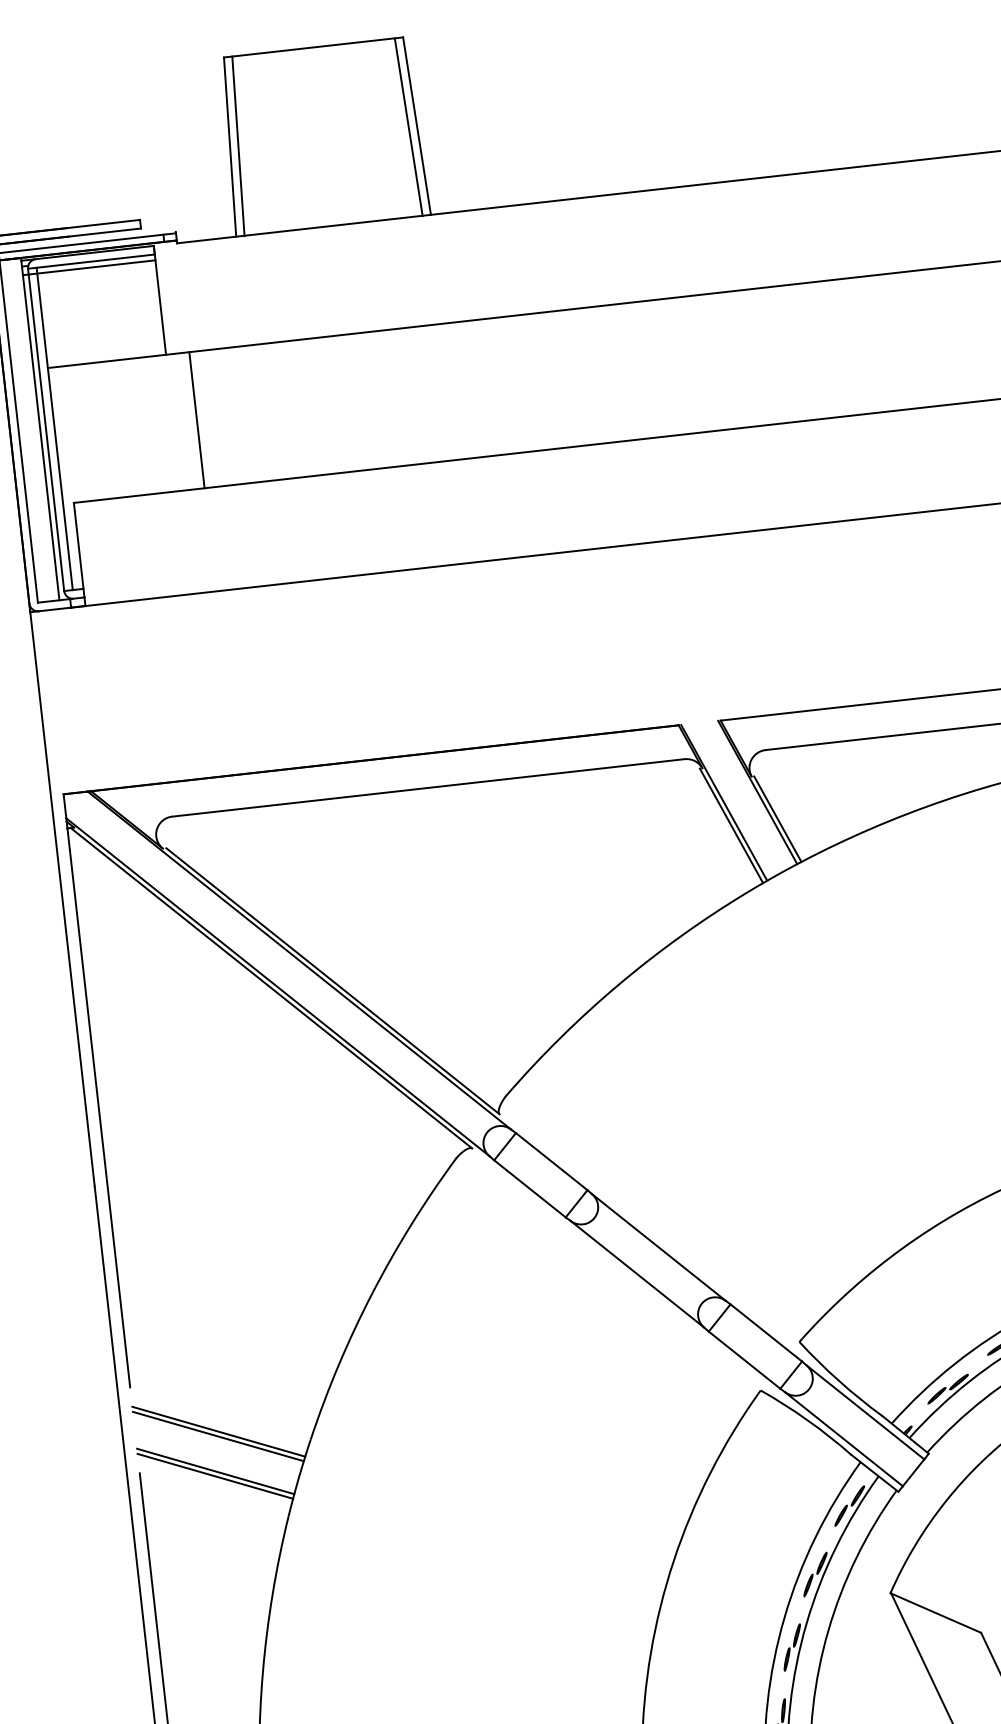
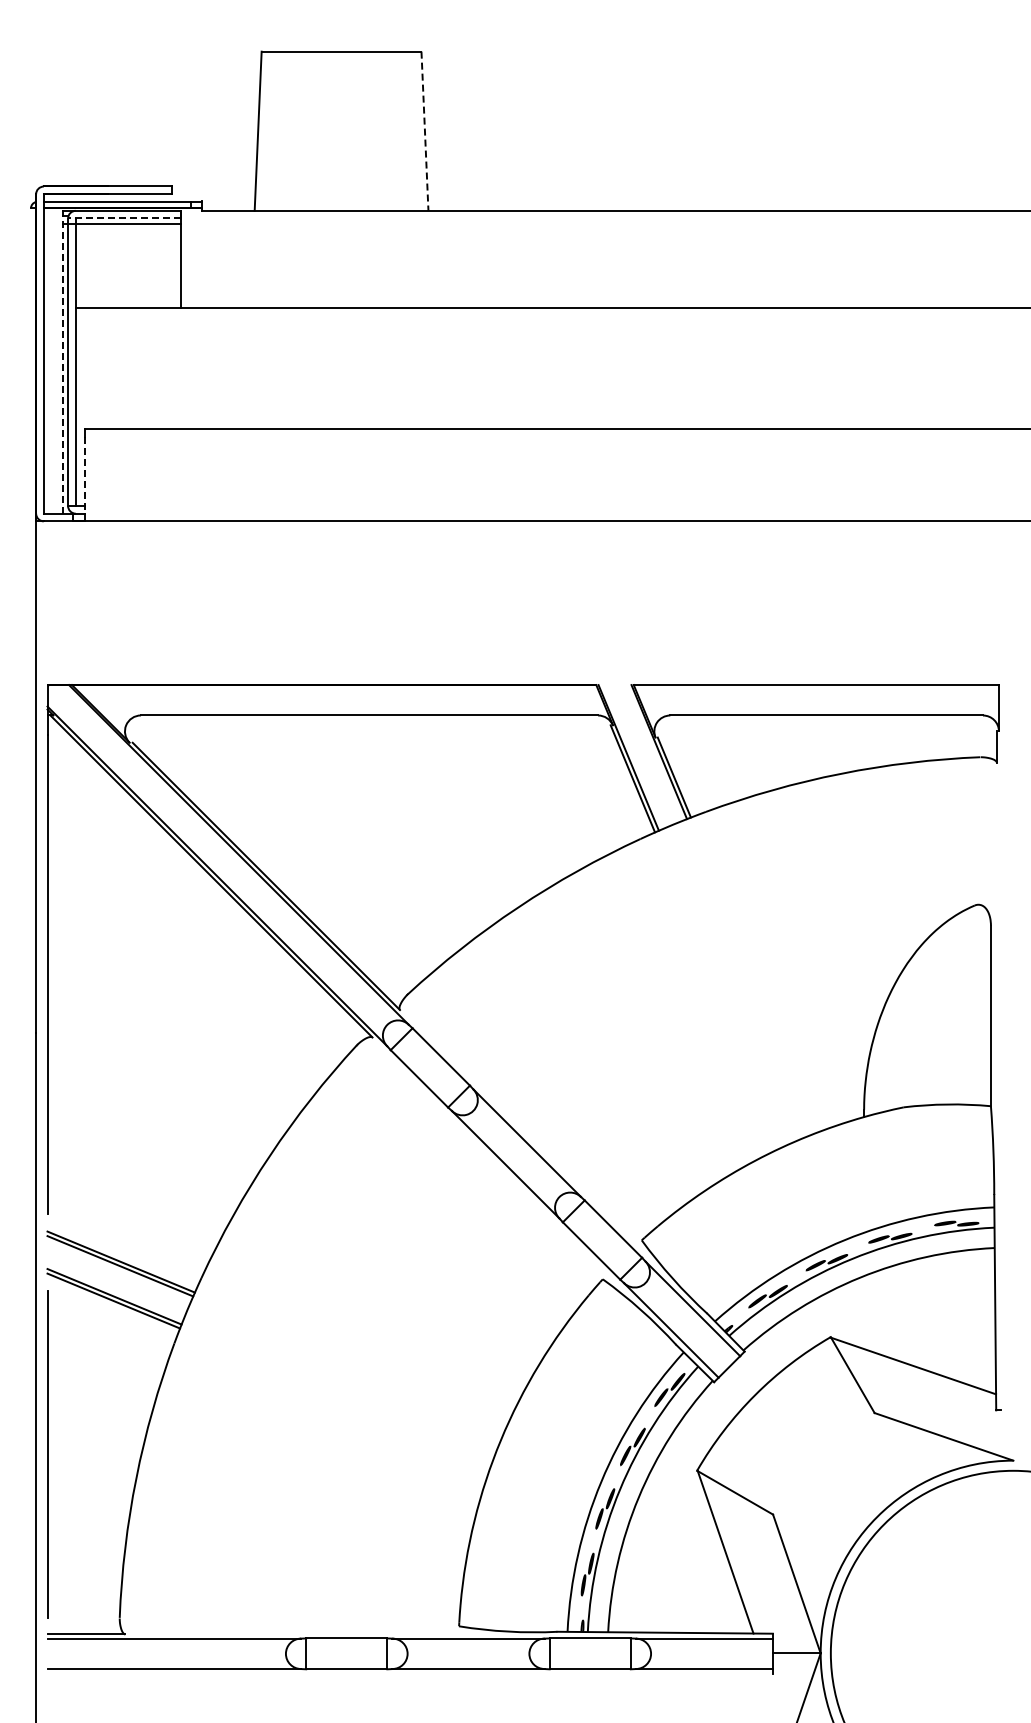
line: (416, 126) -> (424, 131), solid -> dashed
line: (408, 127) -> (417, 131), removed
line: (238, 146) -> (265, 131), removed
line: (91, 261) -> (124, 218), solid -> dashed
line: (196, 420) -> (201, 368), removed
line: (39, 428) -> (62, 360), solid -> dashed
line: (79, 554) -> (85, 475), solid -> dashed

